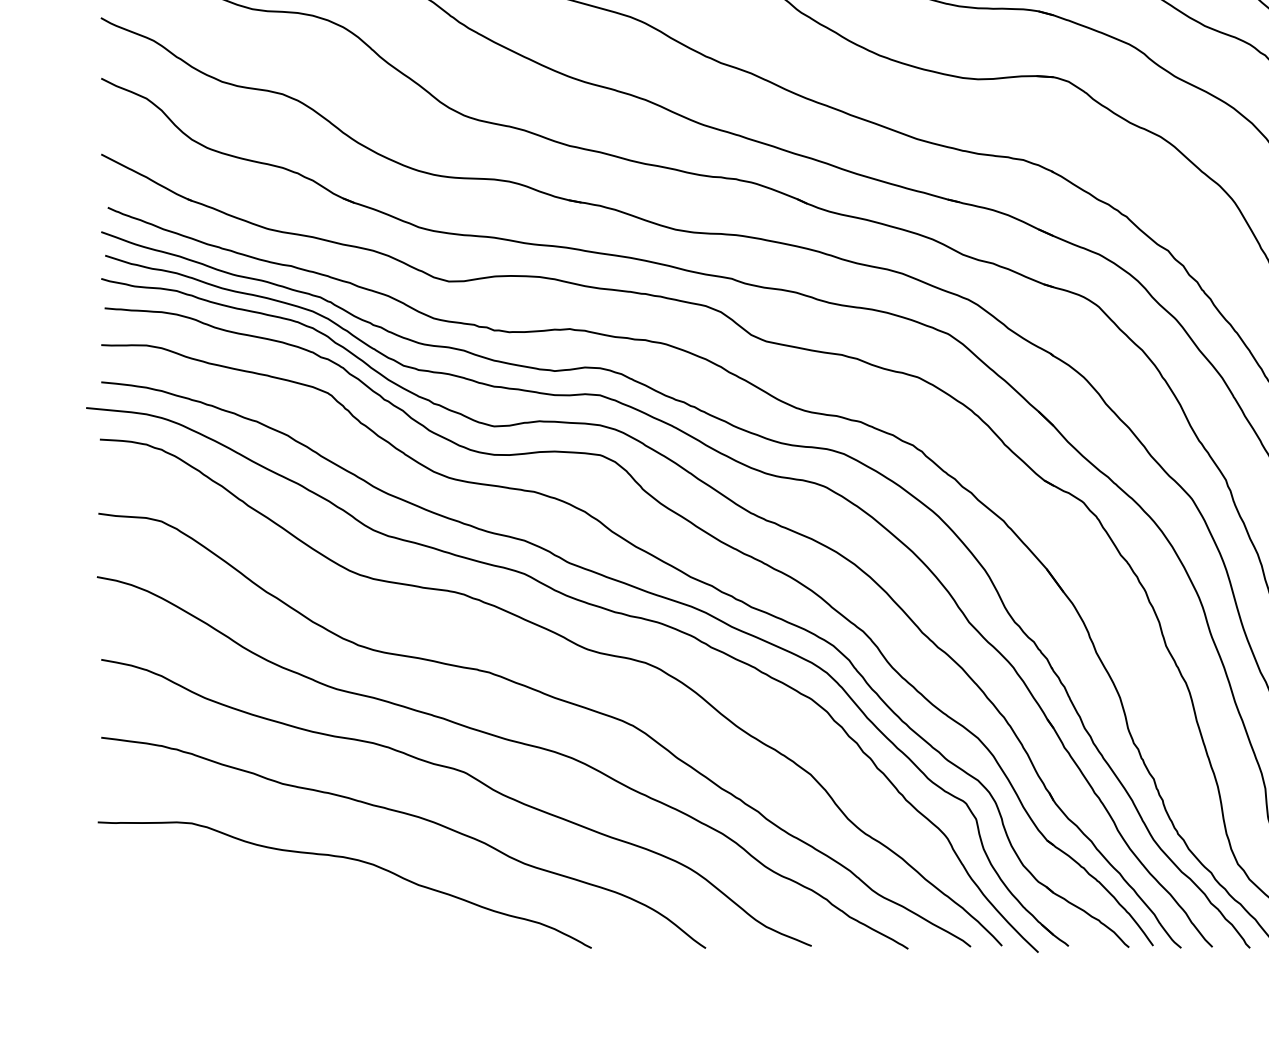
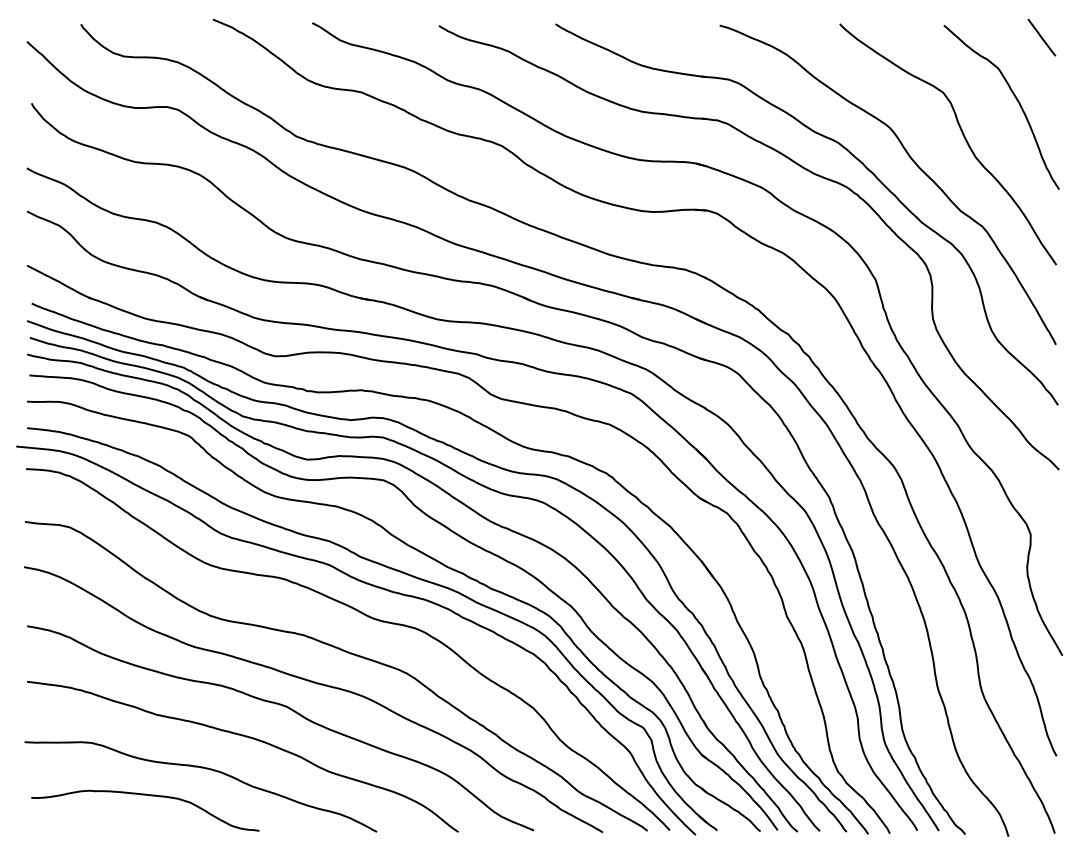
curve: (274, 898) -> (150, 796), added

